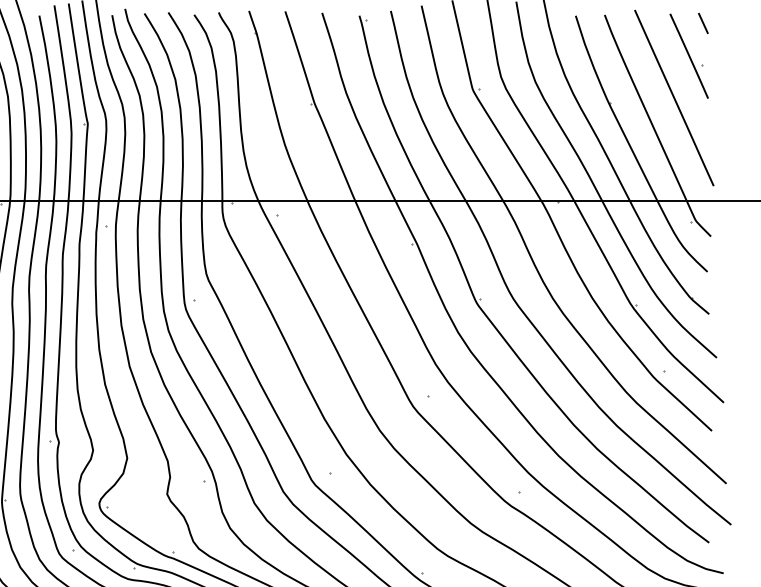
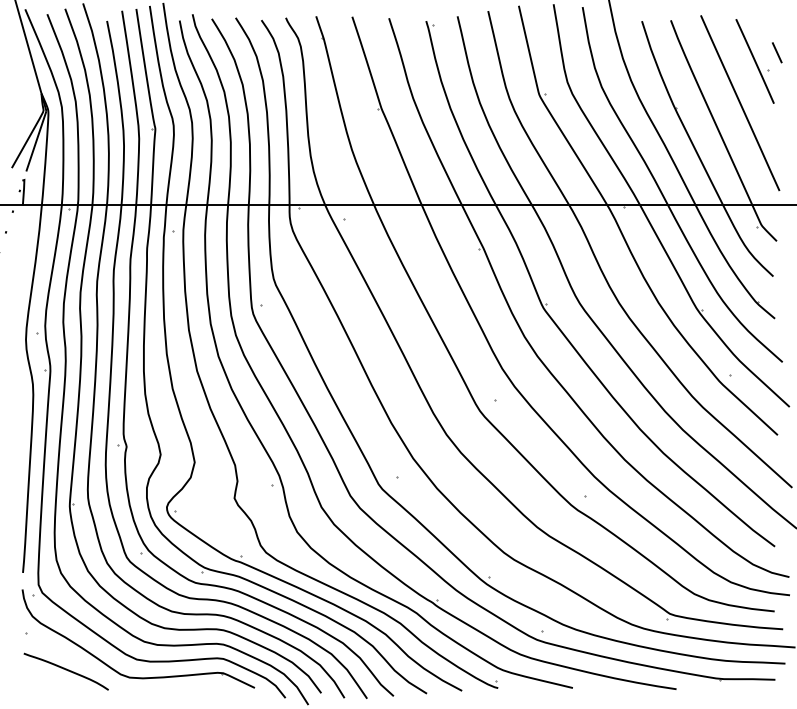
line: (703, 23) -> (777, 52), moved

